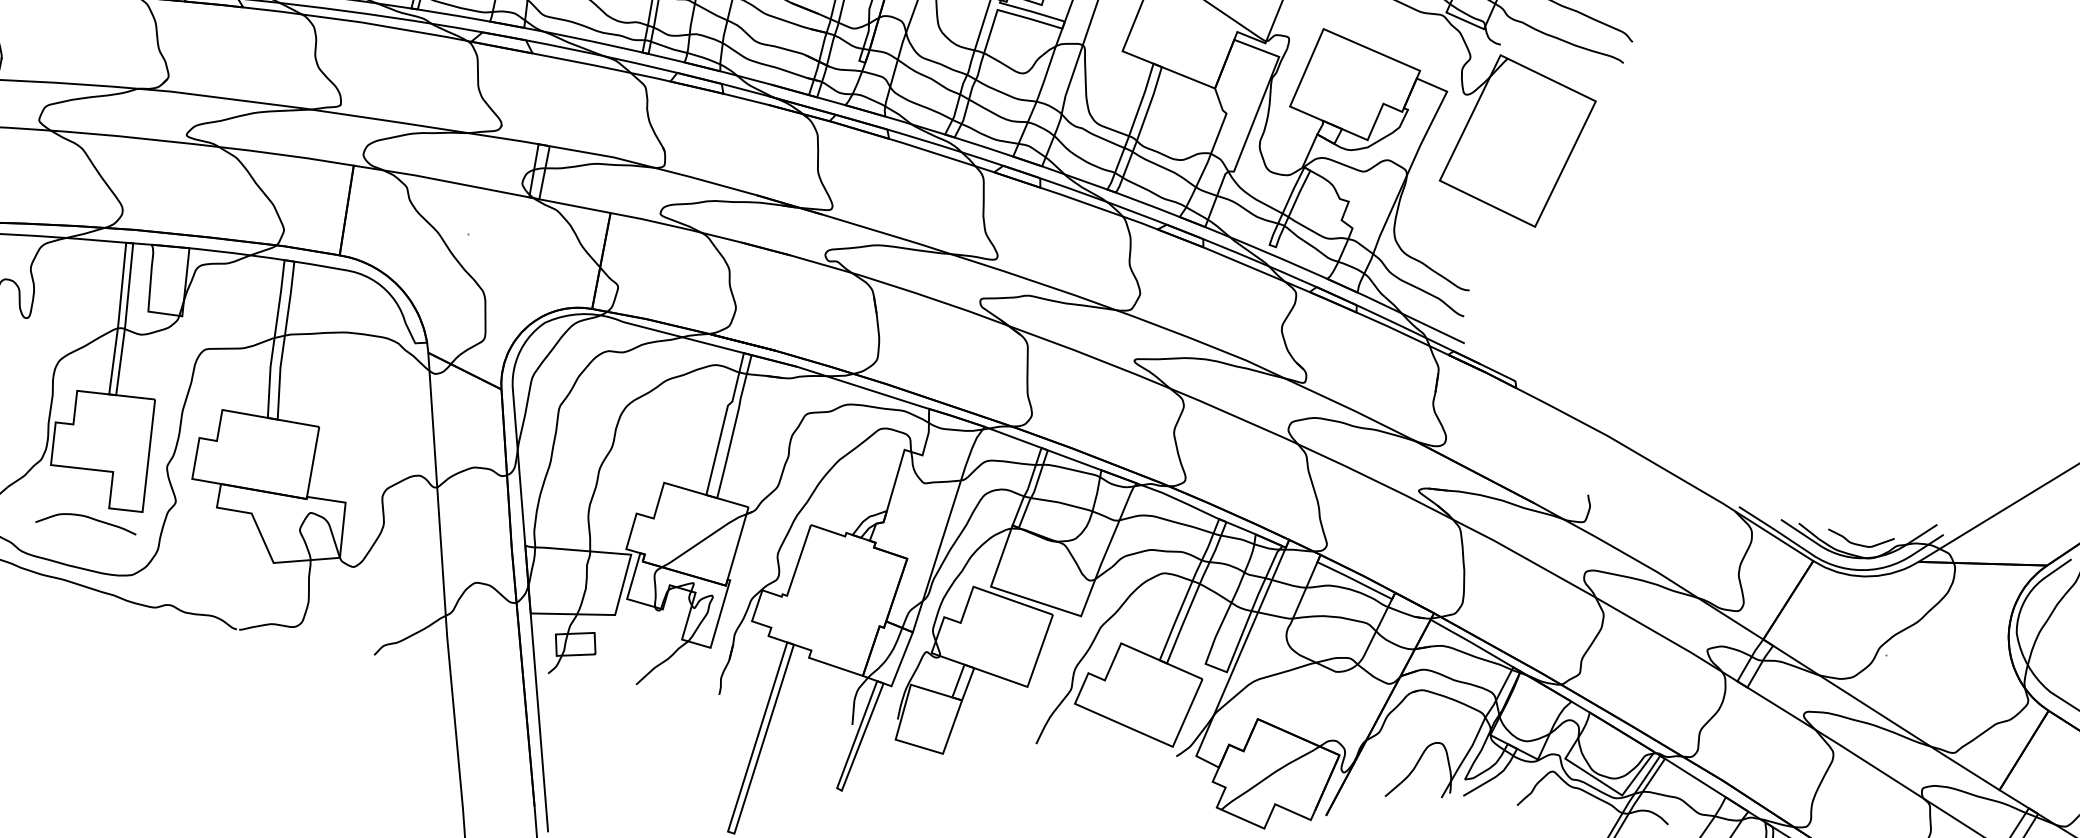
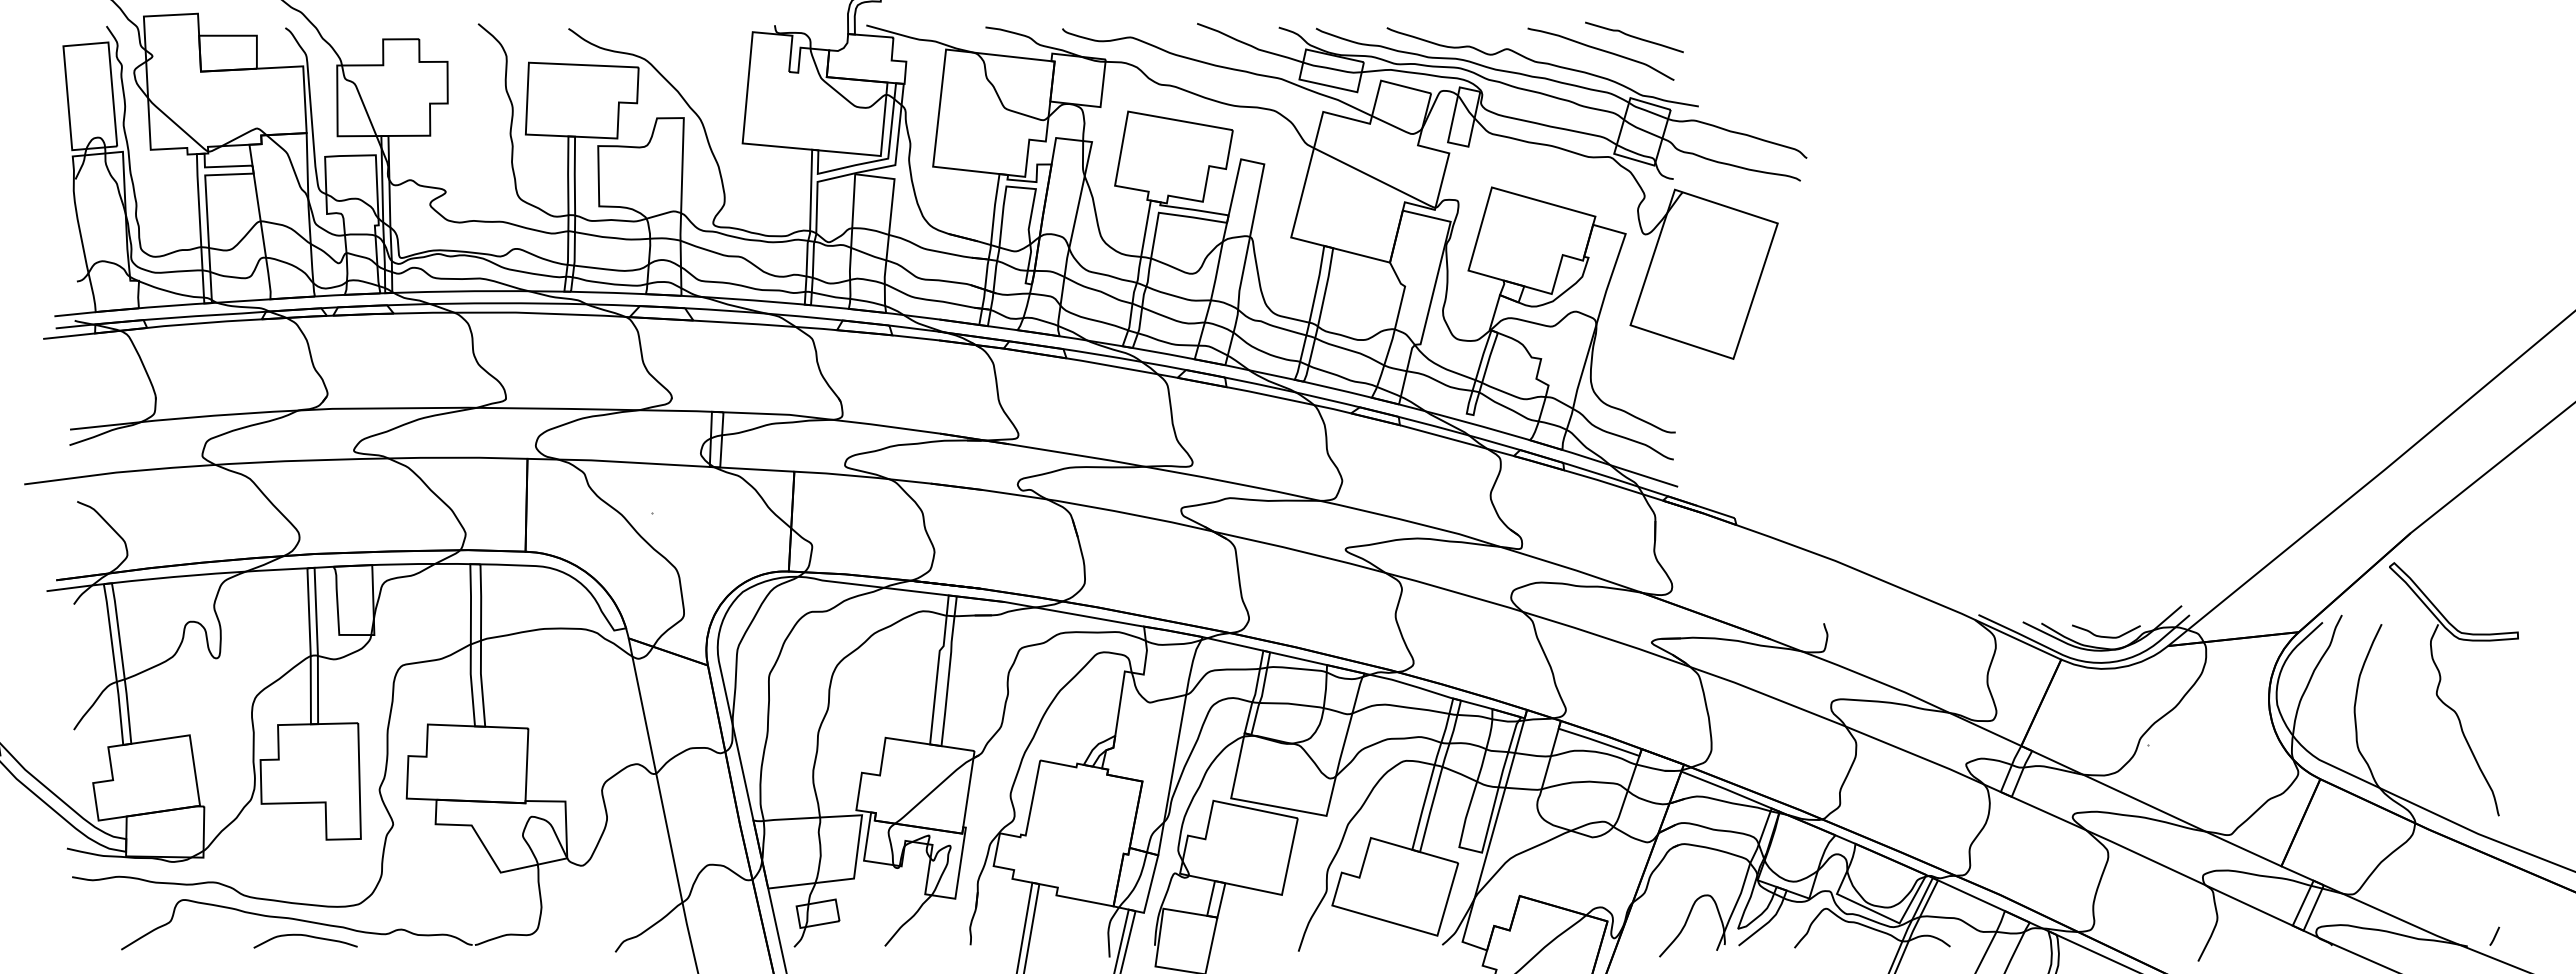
curve: (87, 517) -> (305, 936), moved

